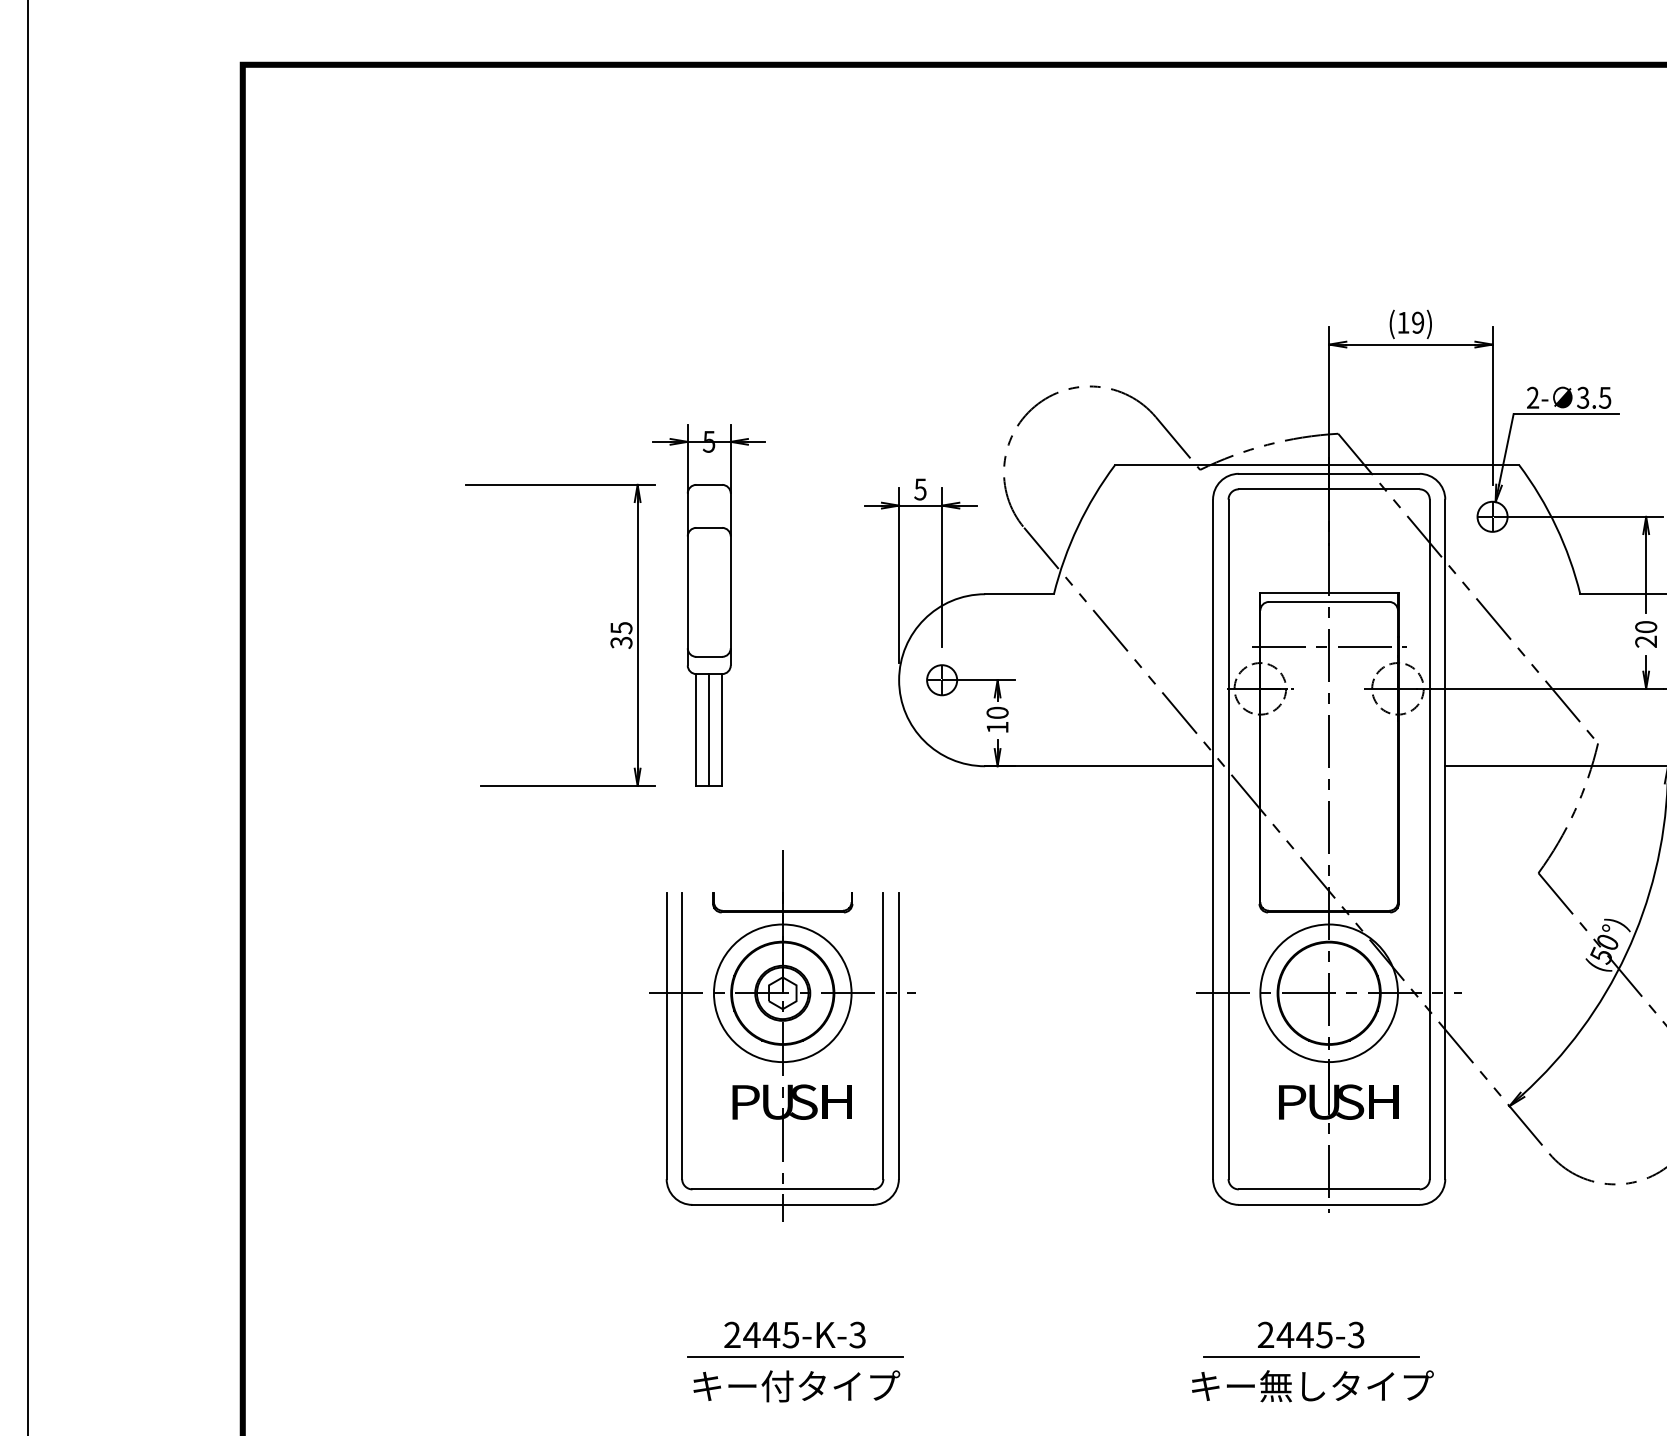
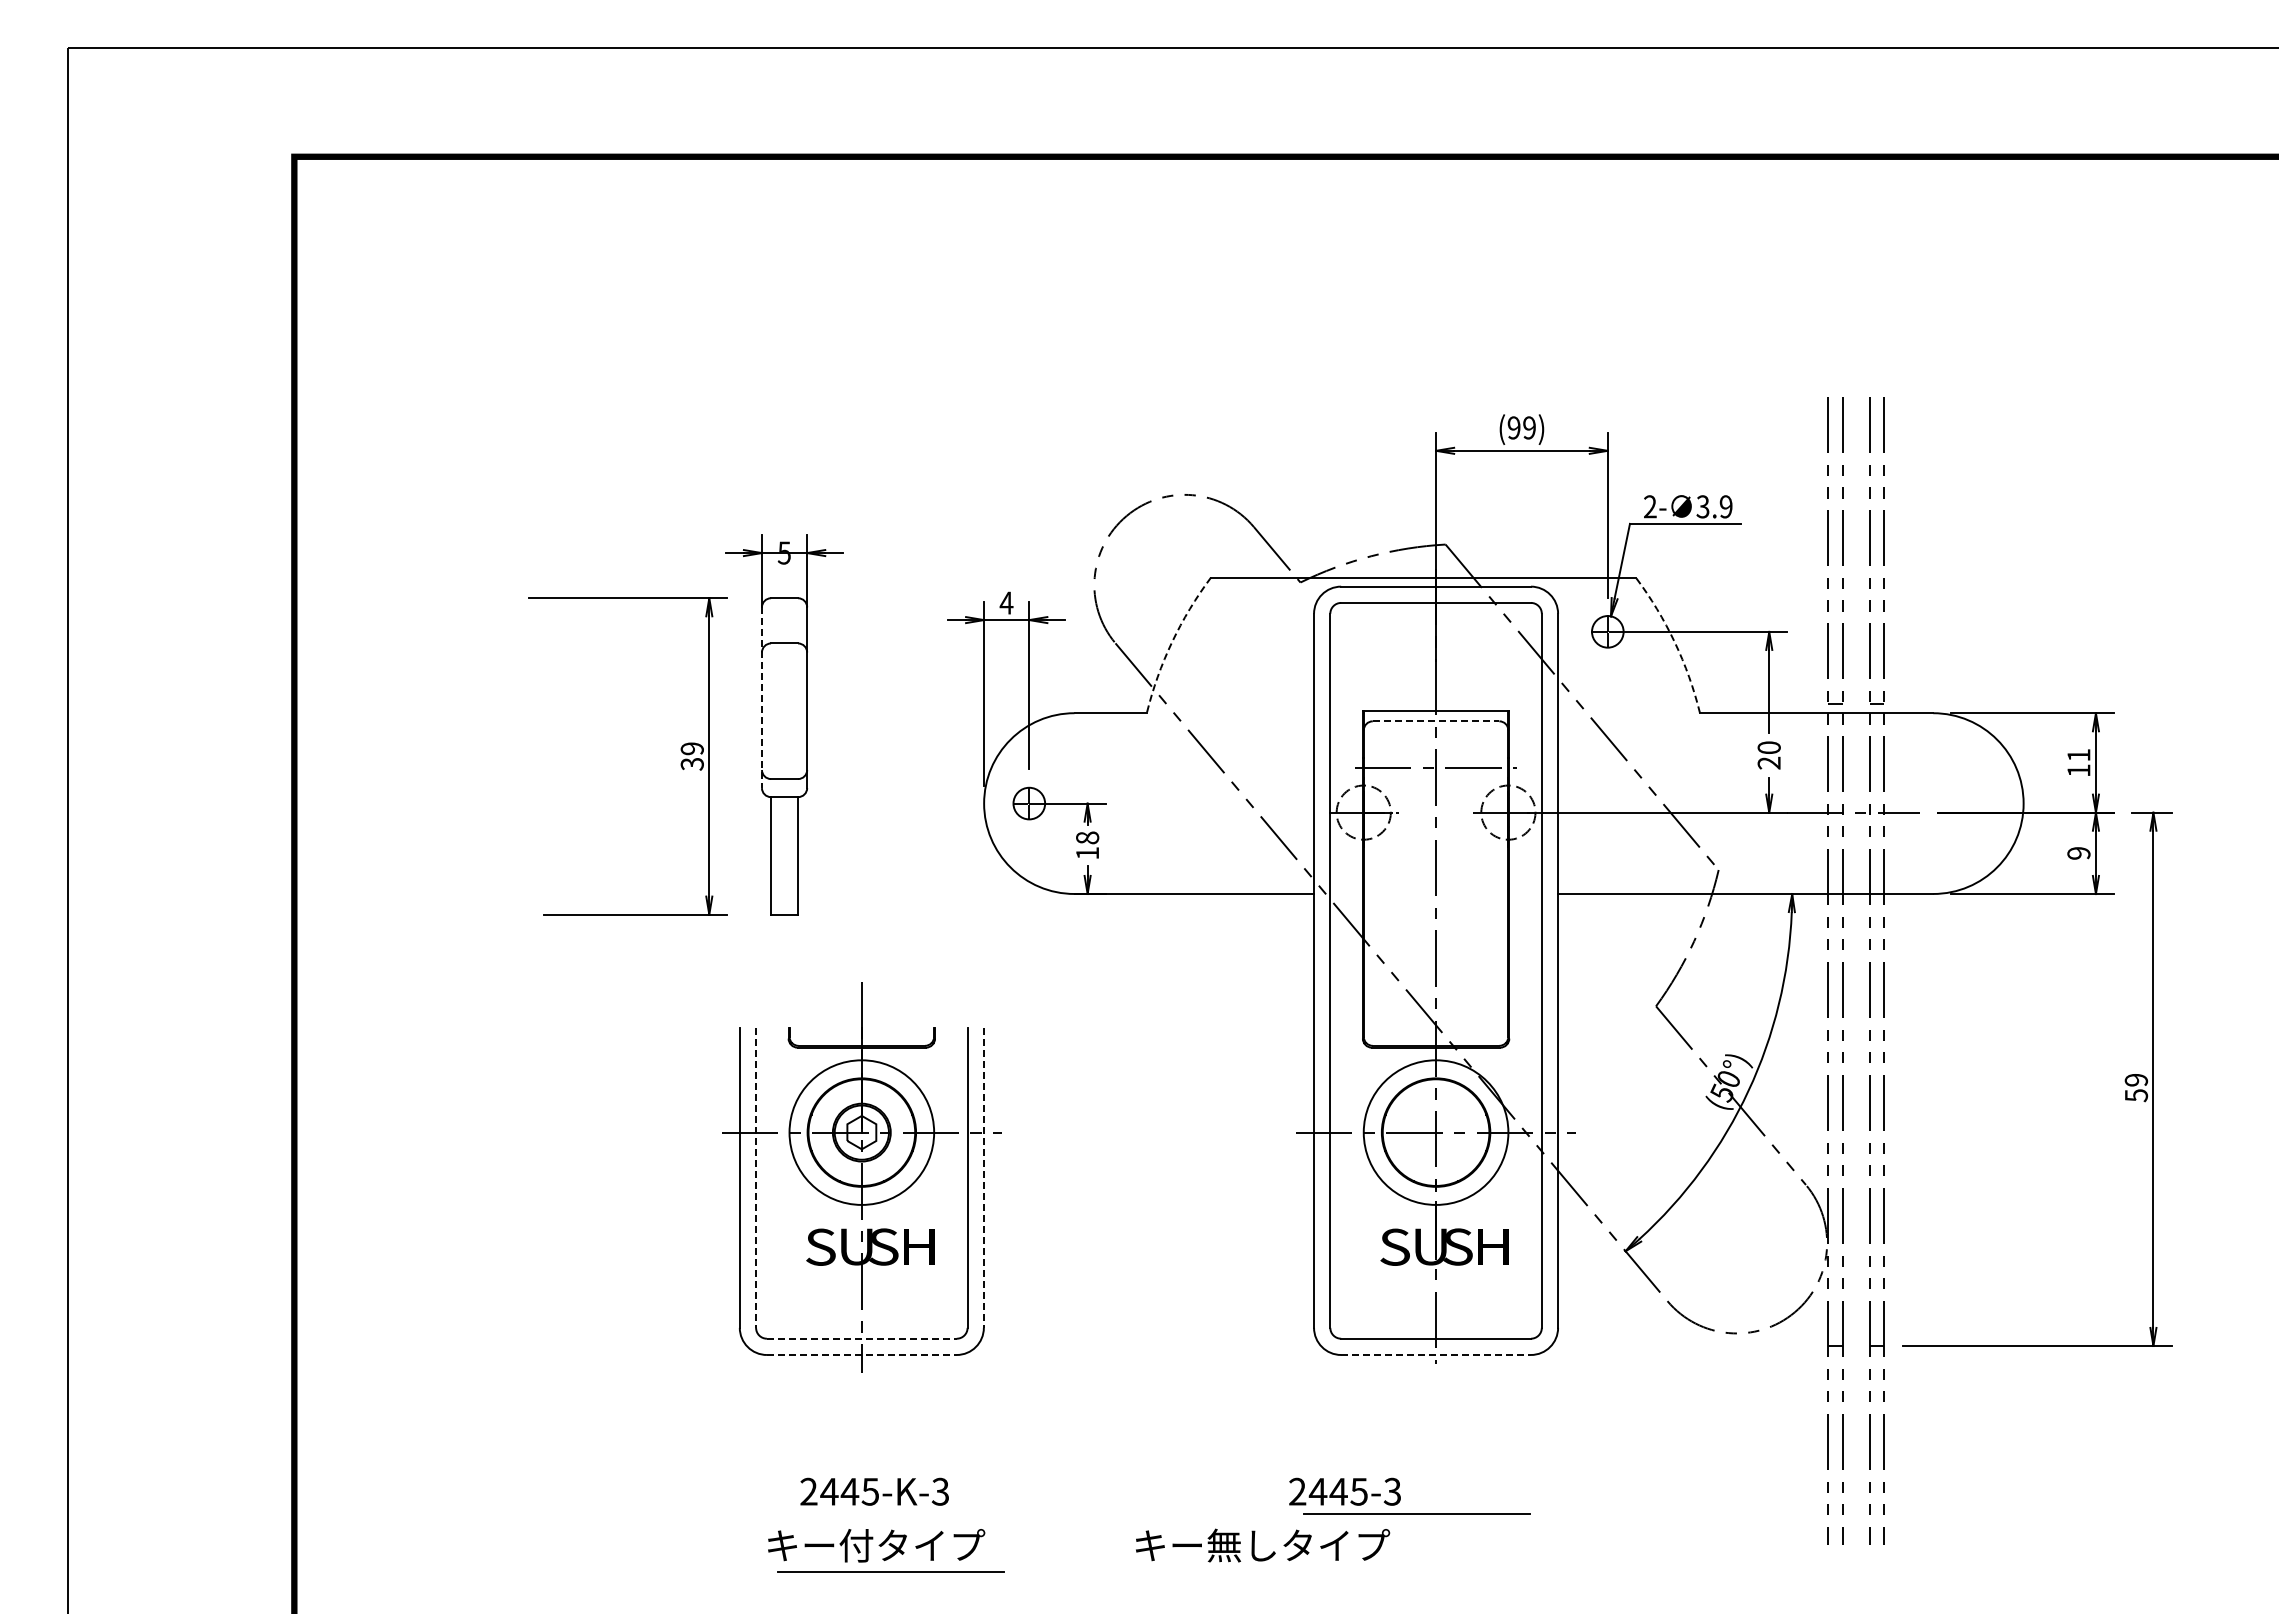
text: (1402, 322) -> (1513, 427), (19) -> (99)
text: (1604, 397) -> (1725, 506), 3.5 -> 3.9
text: (920, 488) -> (1006, 602), 5 -> 4
arc: (1078, 526) -> (1172, 642), solid -> dashed
arc: (1556, 526) -> (1674, 642), solid -> dashed
line: (687, 580) -> (761, 698), solid -> dashed
line: (1329, 602) -> (1436, 721), solid -> dashed
text: (620, 627) -> (691, 748), 35 -> 39
text: (998, 712) -> (1088, 837), 10 -> 18
line: (709, 729) -> (784, 855), removed
line: (682, 1036) -> (756, 1178), solid -> dashed
line: (898, 1036) -> (983, 1178), solid -> dashed
text: (744, 1101) -> (821, 1246), P -> S
text: (1290, 1101) -> (1395, 1246), P -> S
line: (782, 1189) -> (861, 1338), solid -> dashed
line: (782, 1204) -> (861, 1354), solid -> dashed
line: (1329, 1204) -> (1436, 1354), solid -> dashed
text: (1310, 1334) -> (1344, 1491), moved
line: (794, 1355) -> (890, 1571), moved
text: (1313, 1386) -> (1263, 1545), moved

